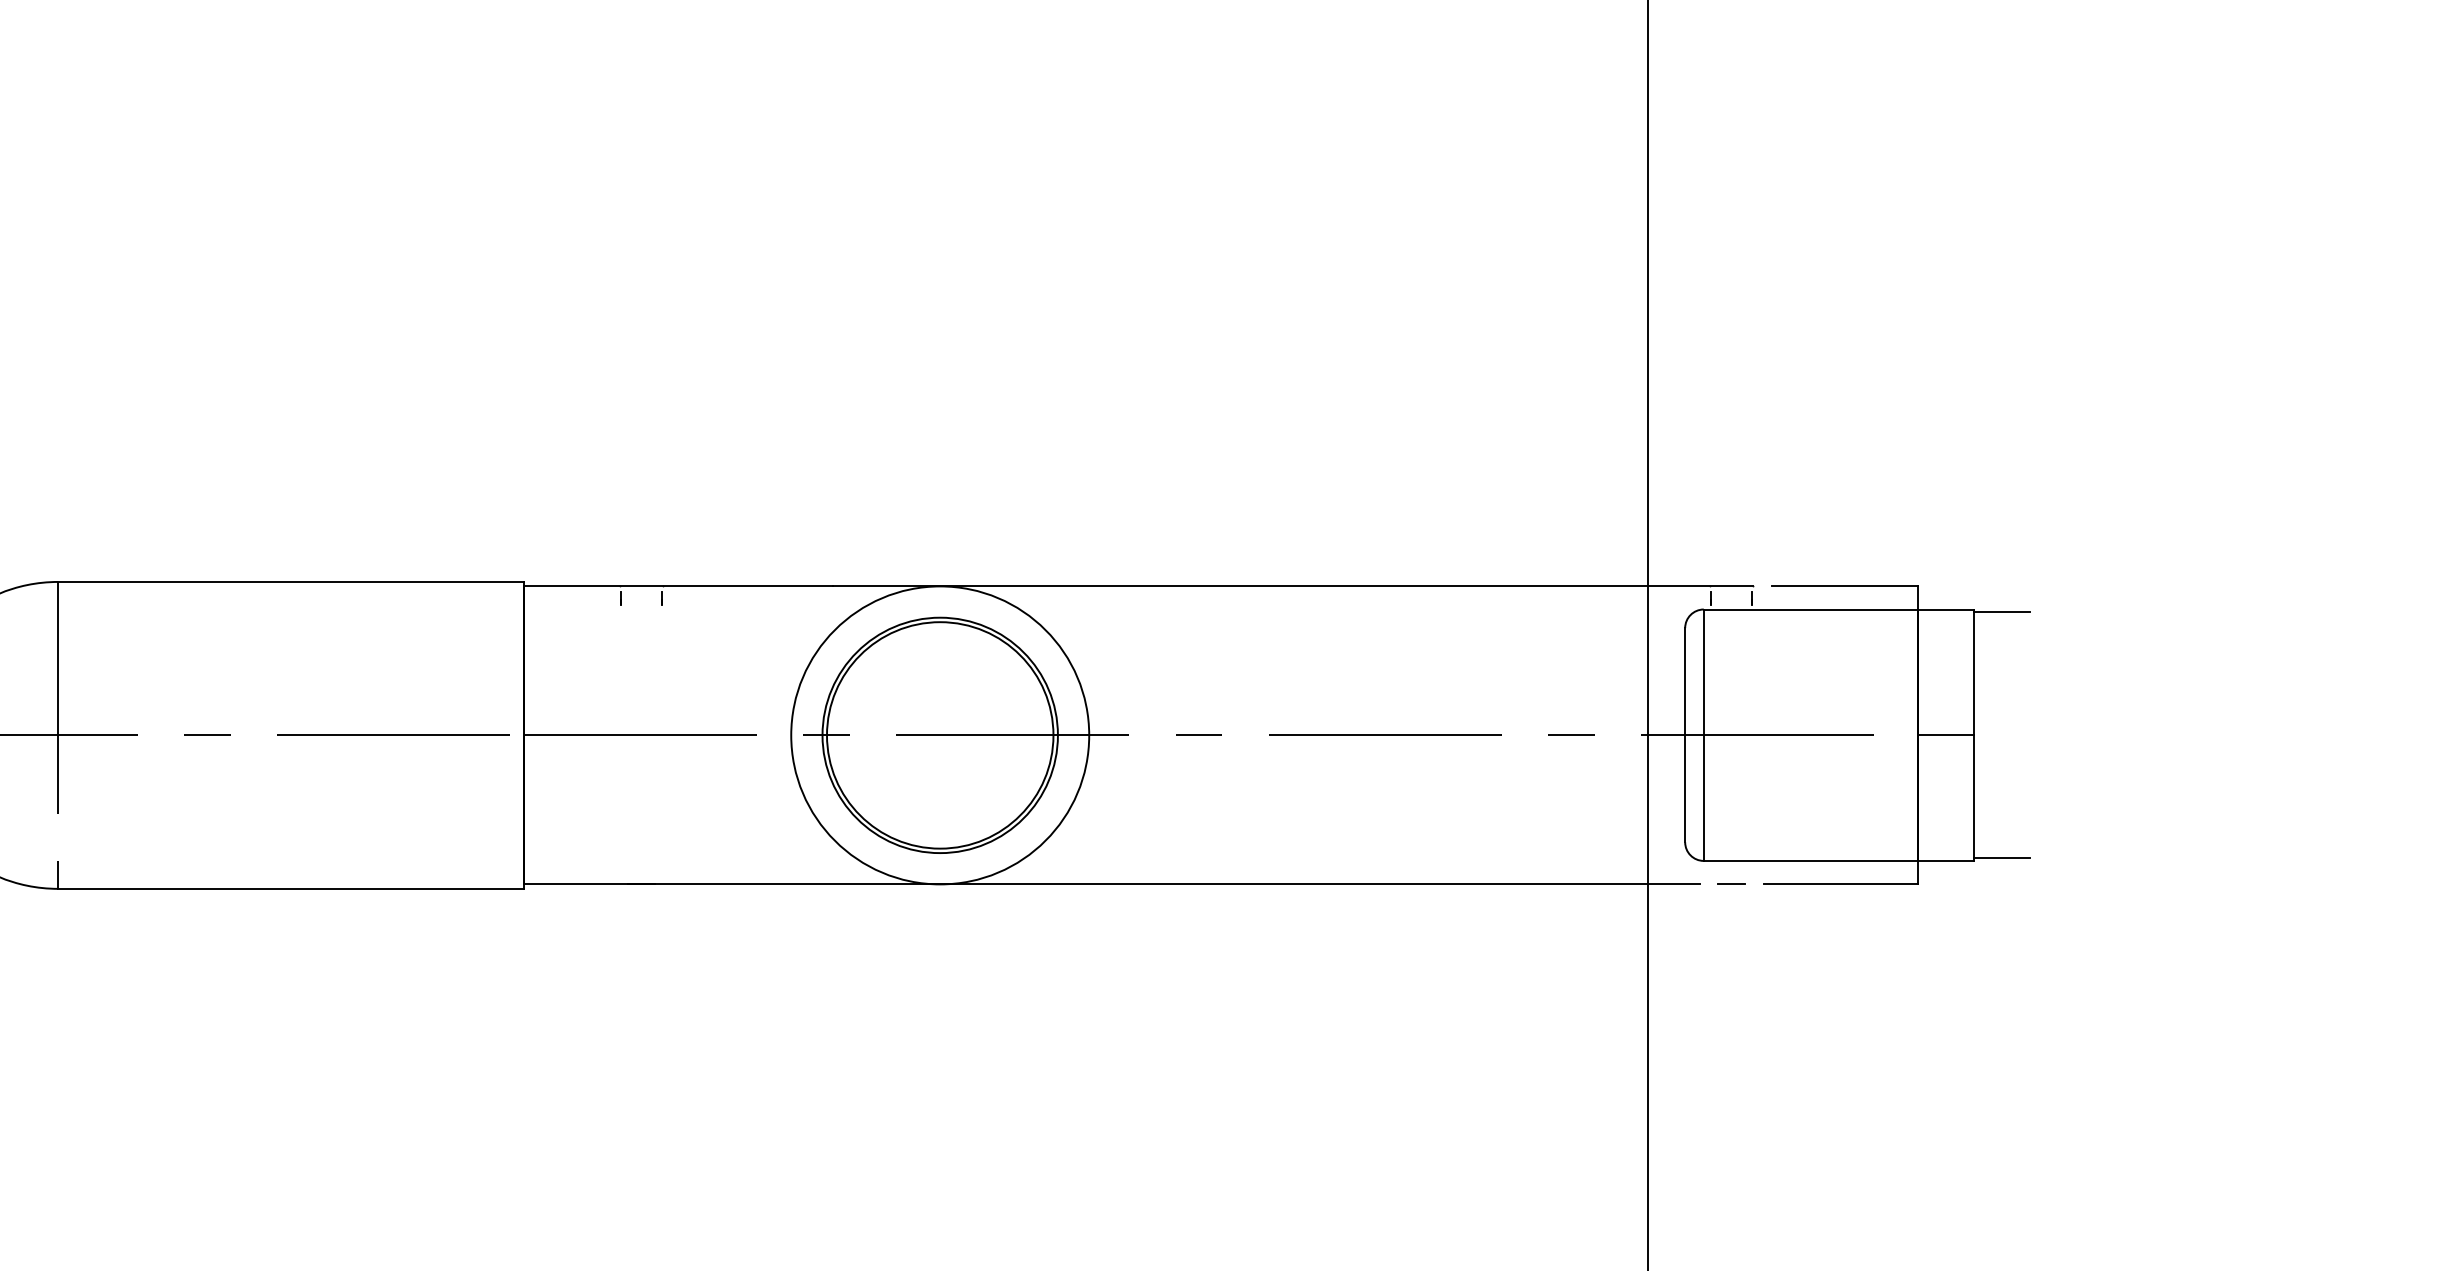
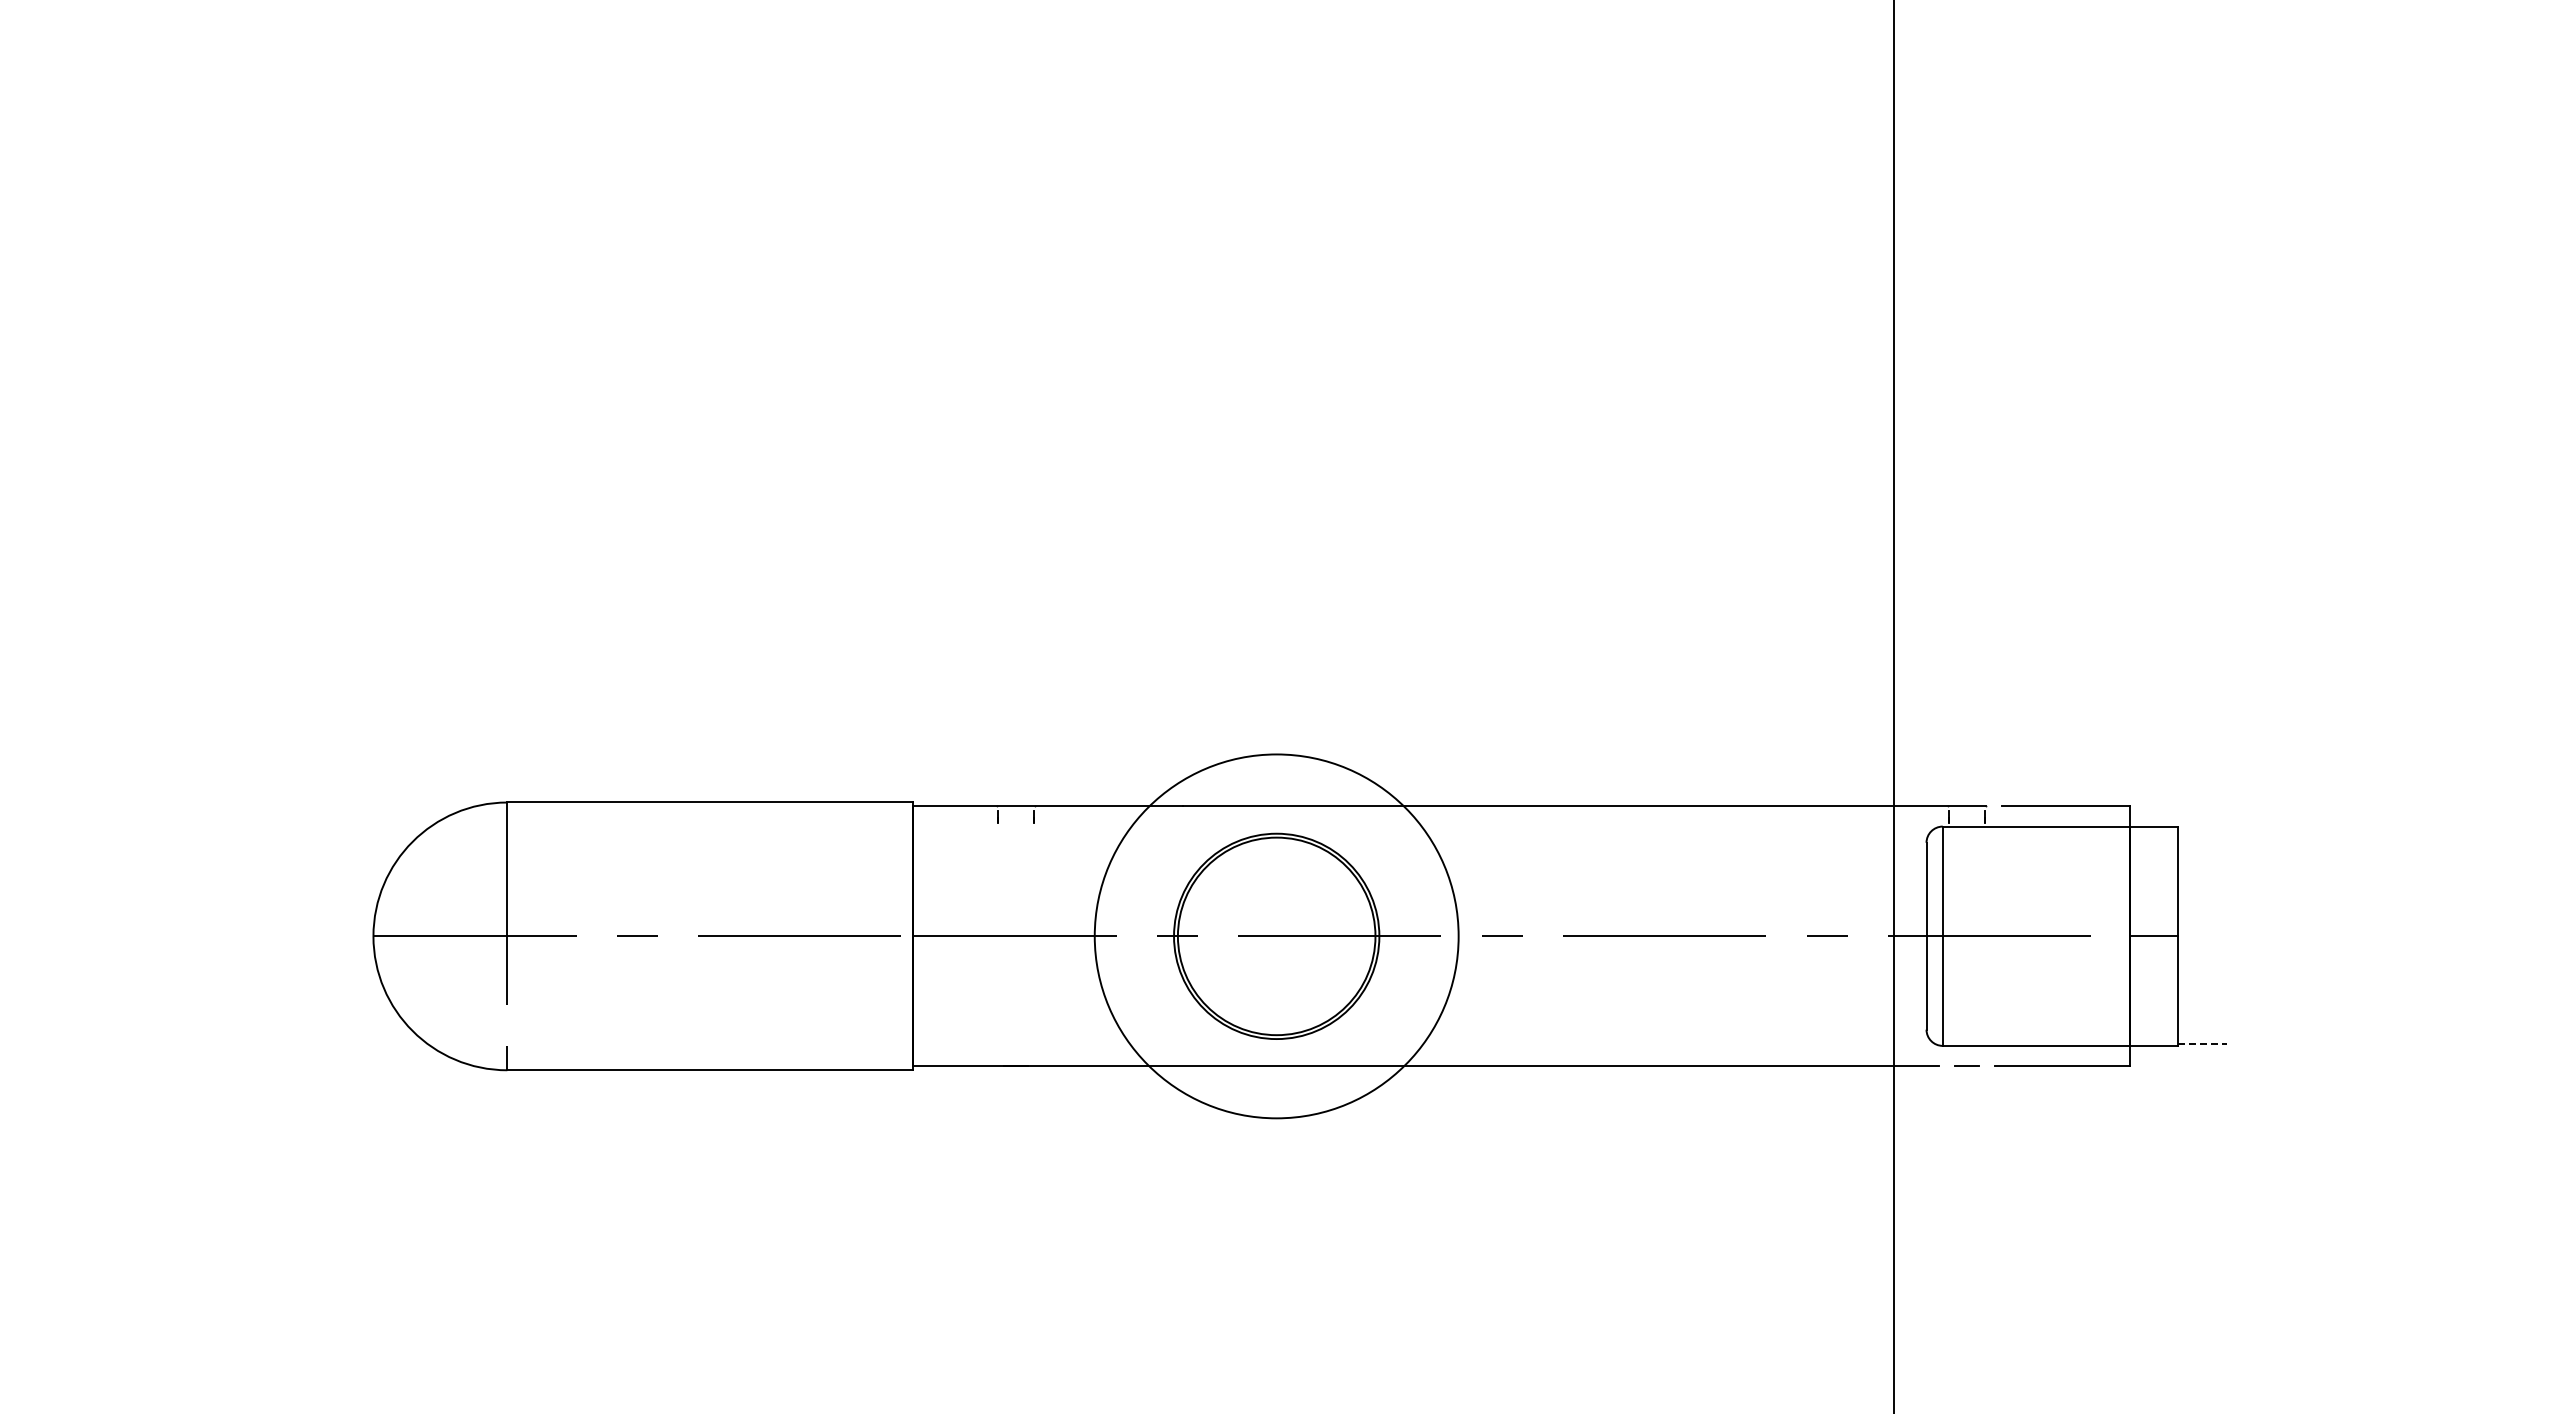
line: (2001, 612) -> (2202, 829), removed
circle: (939, 735) -> (1276, 936), size x1.4
line: (2002, 858) -> (2203, 1043), solid -> dashed

